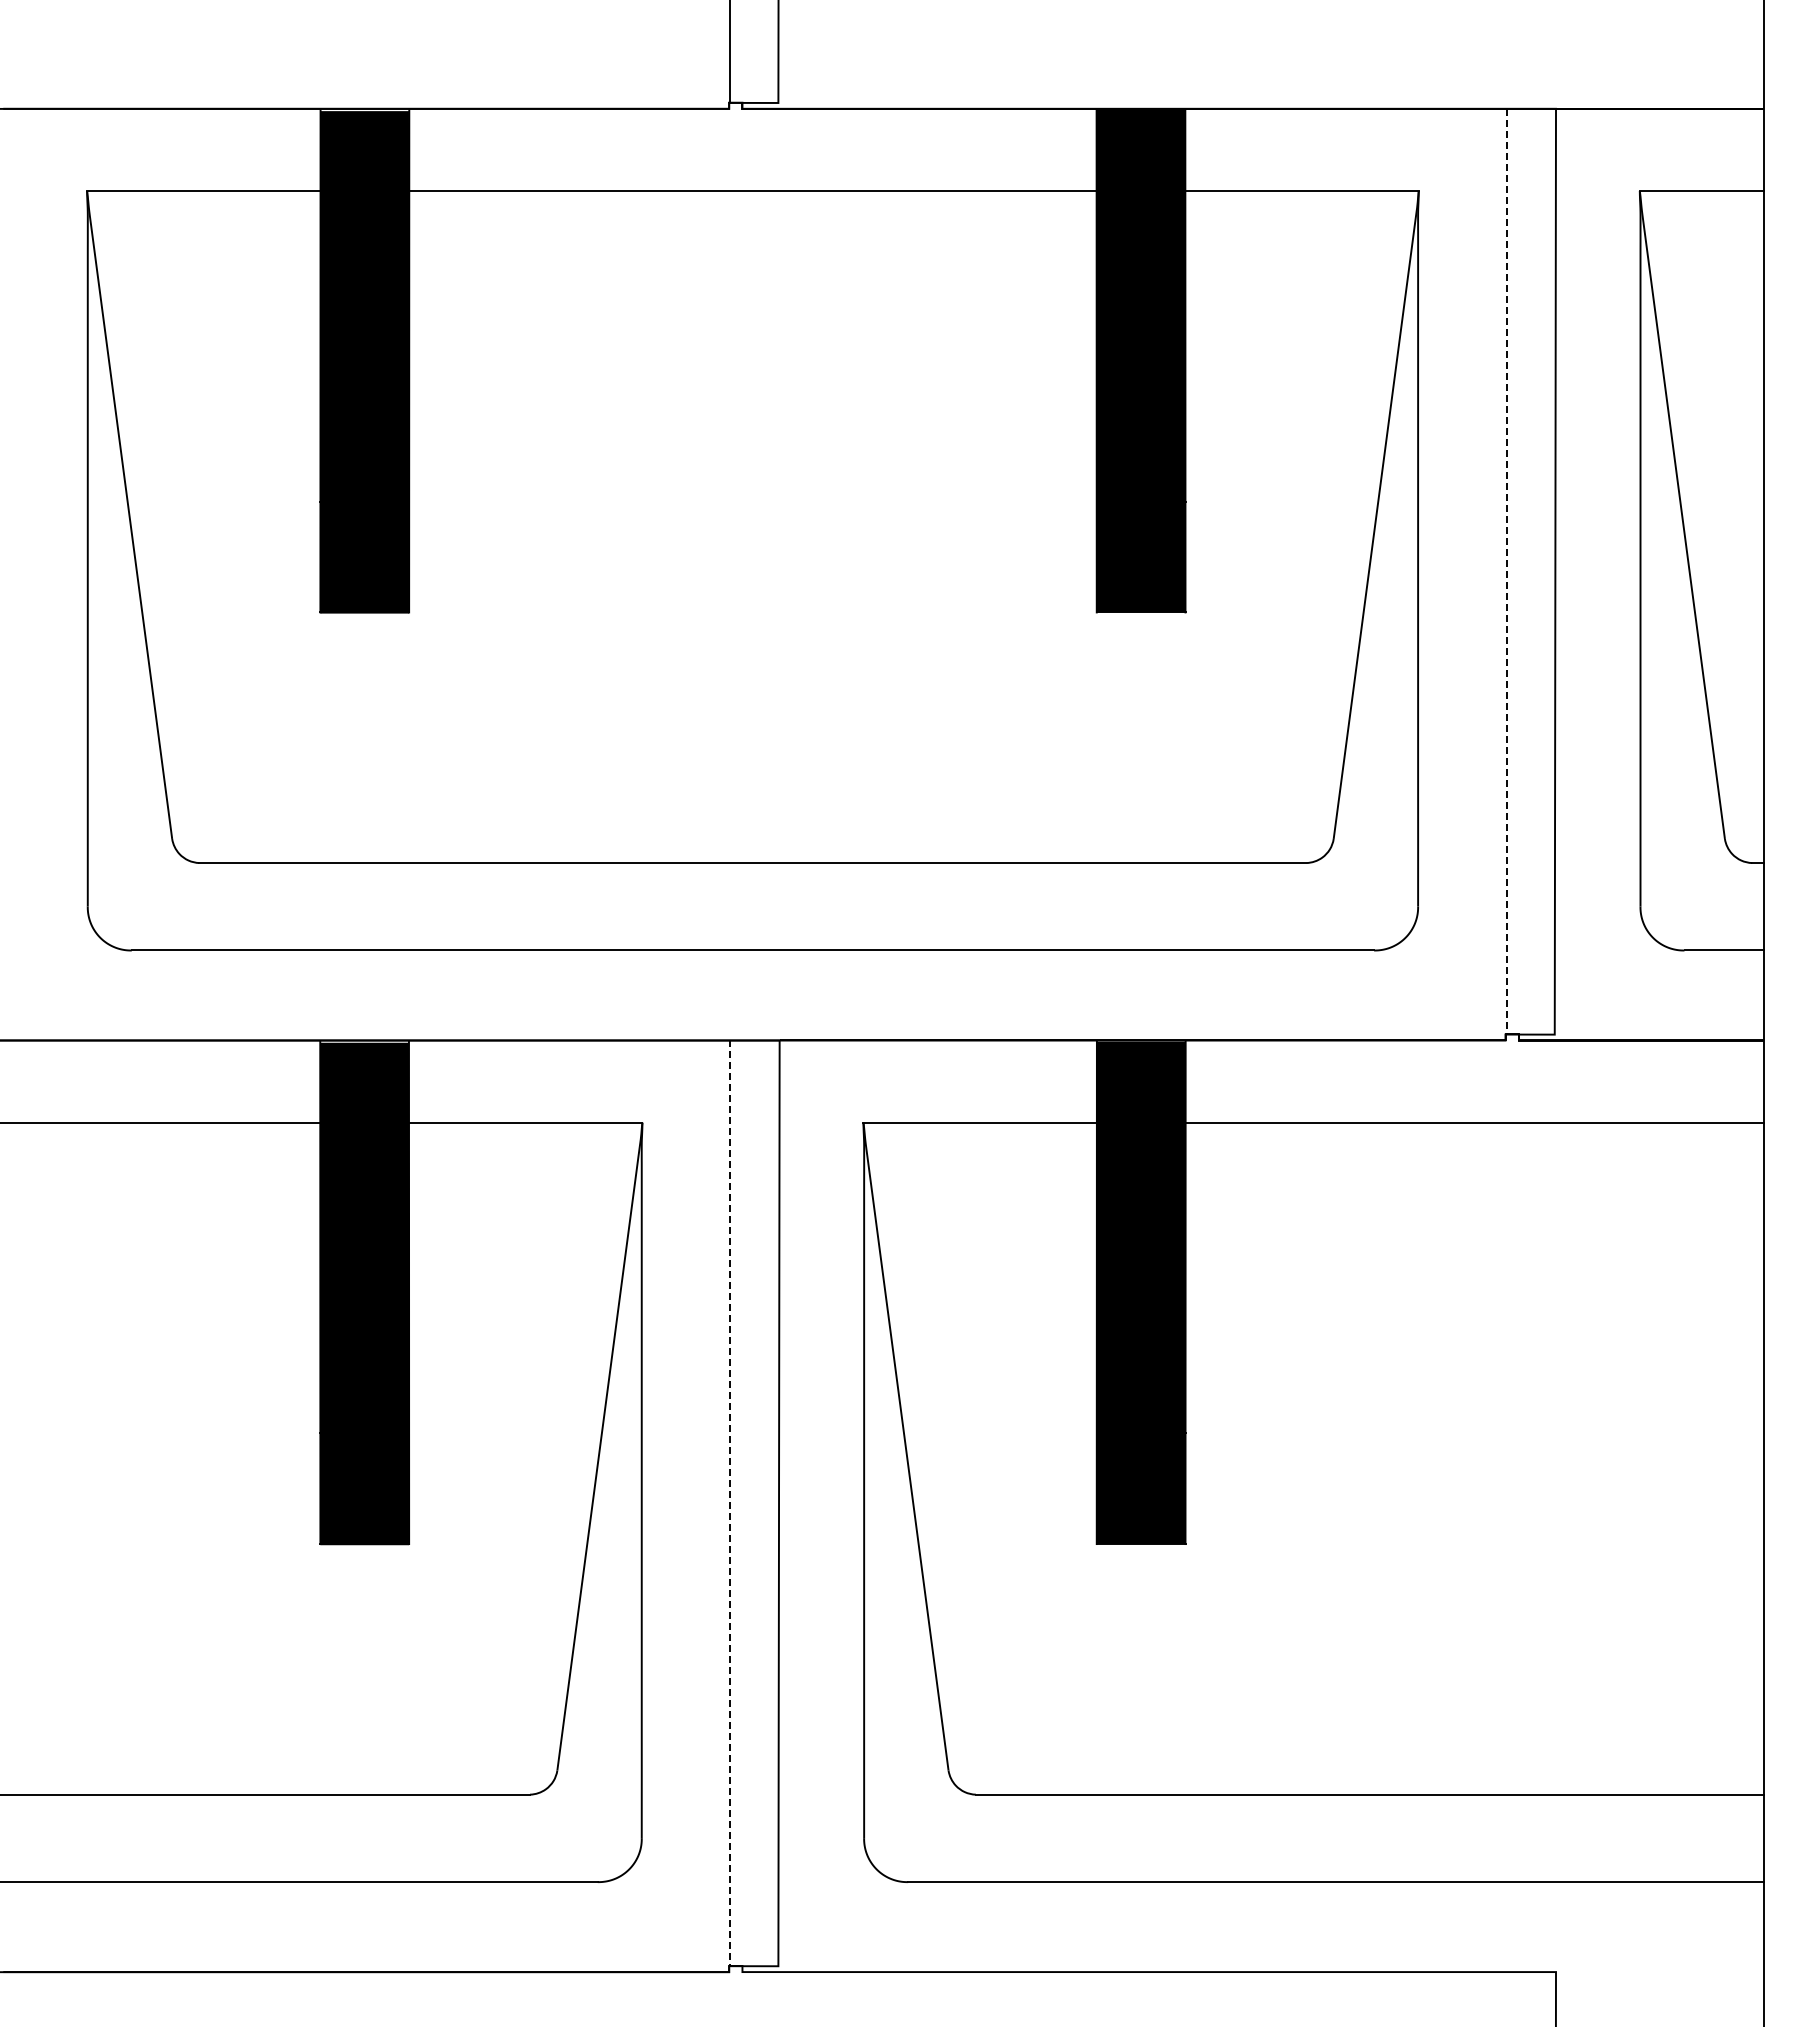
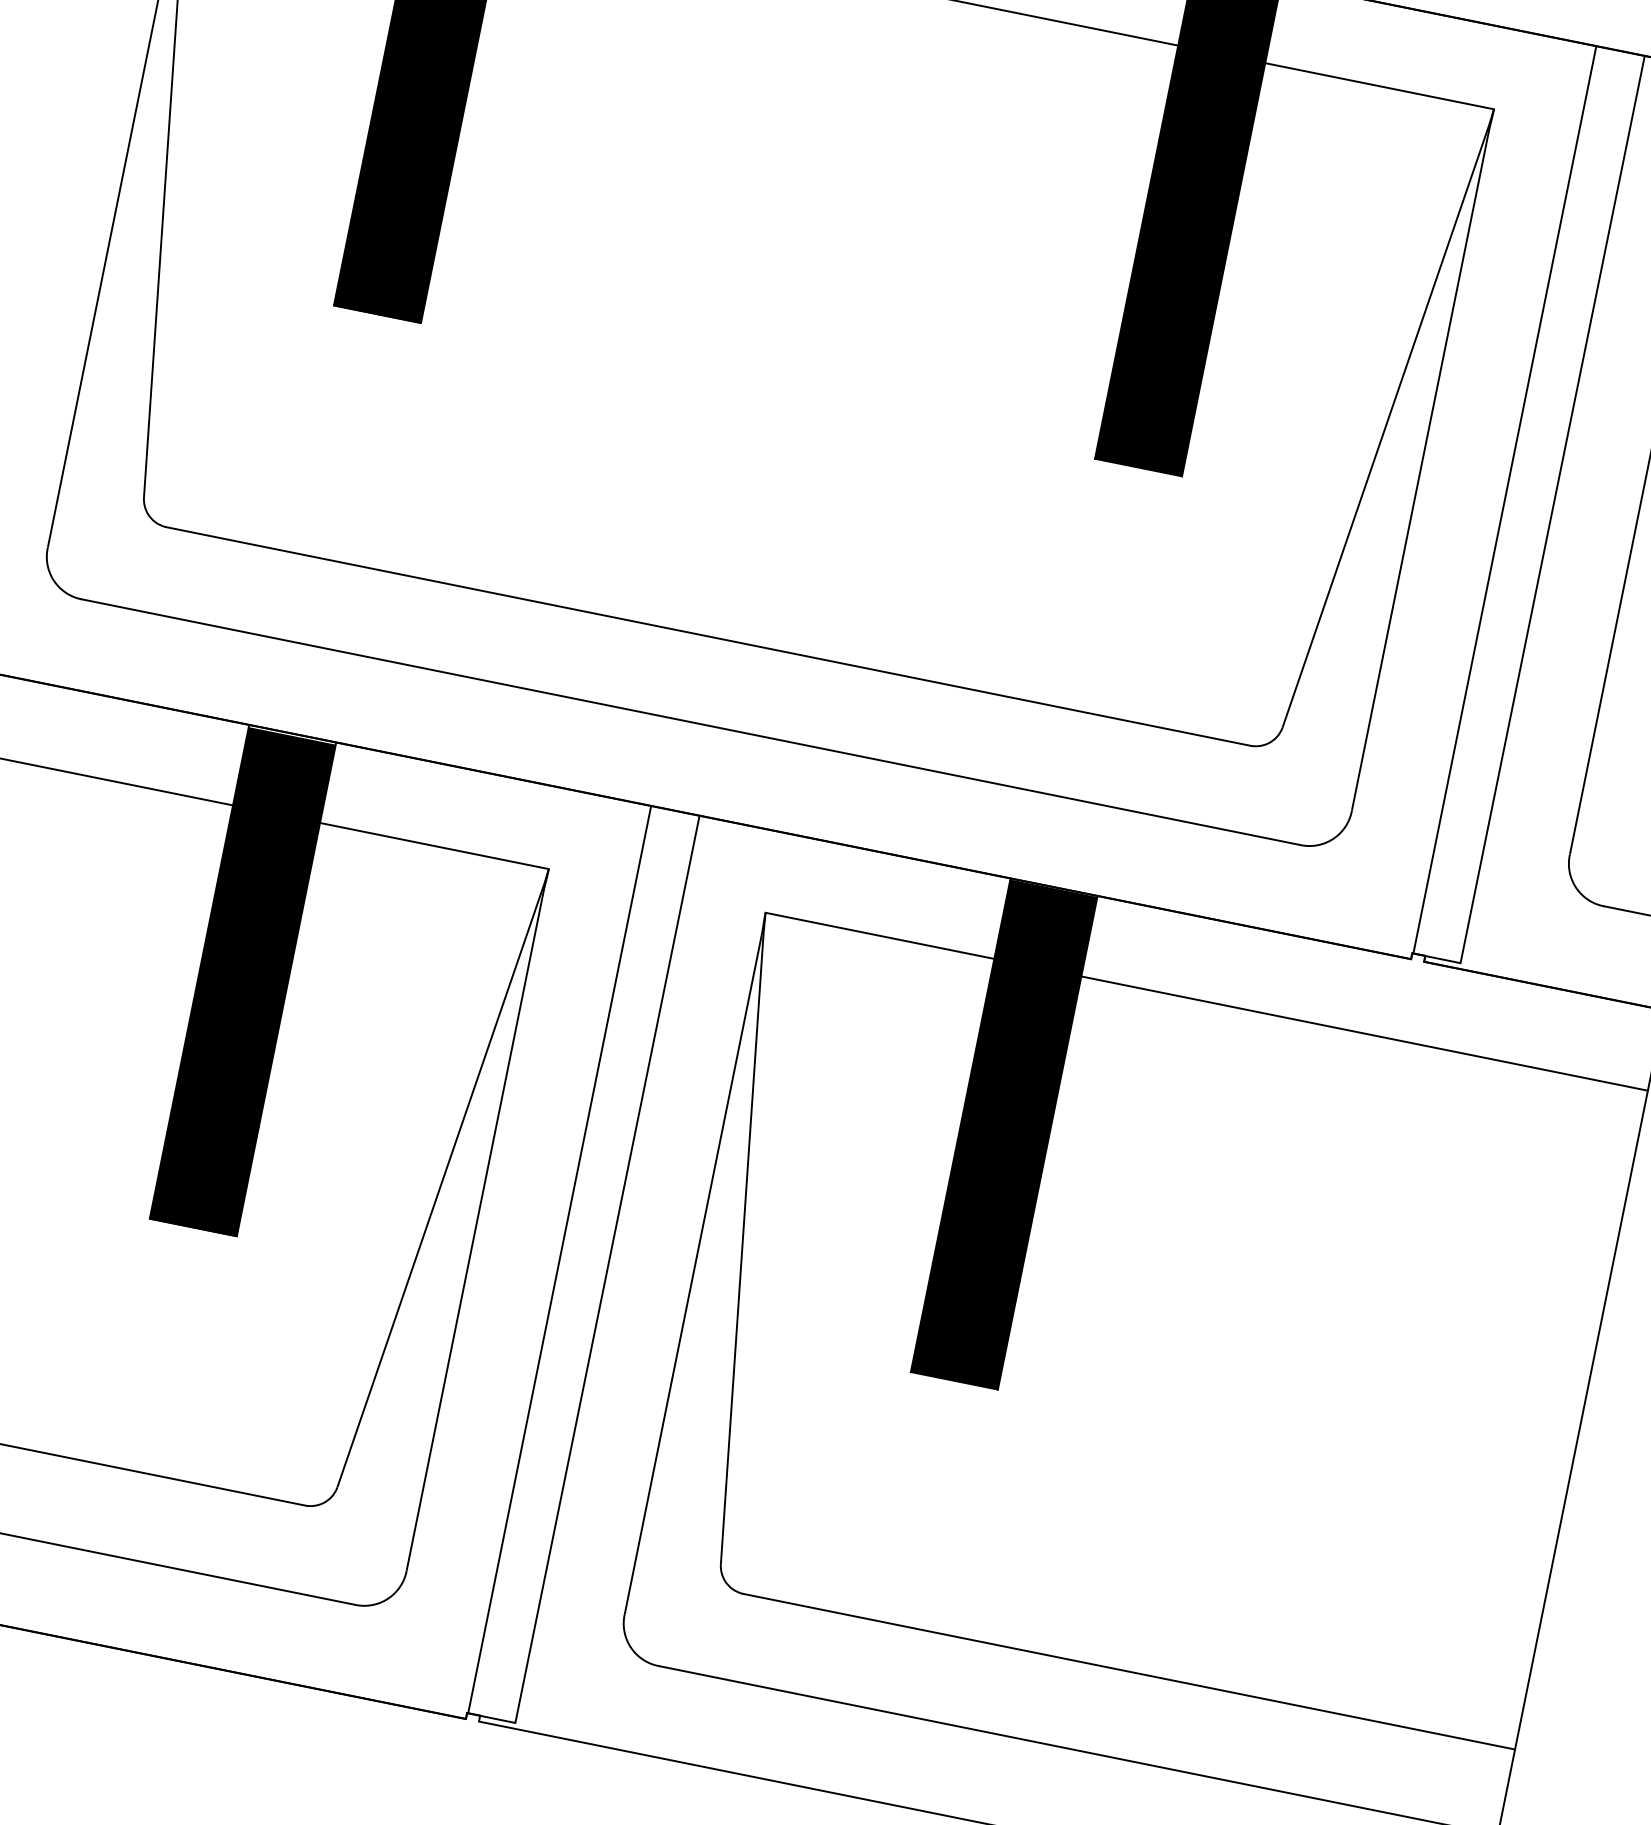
line: (1506, 571) -> (1504, 499), dashed -> solid
line: (730, 1503) -> (559, 1259), dashed -> solid

